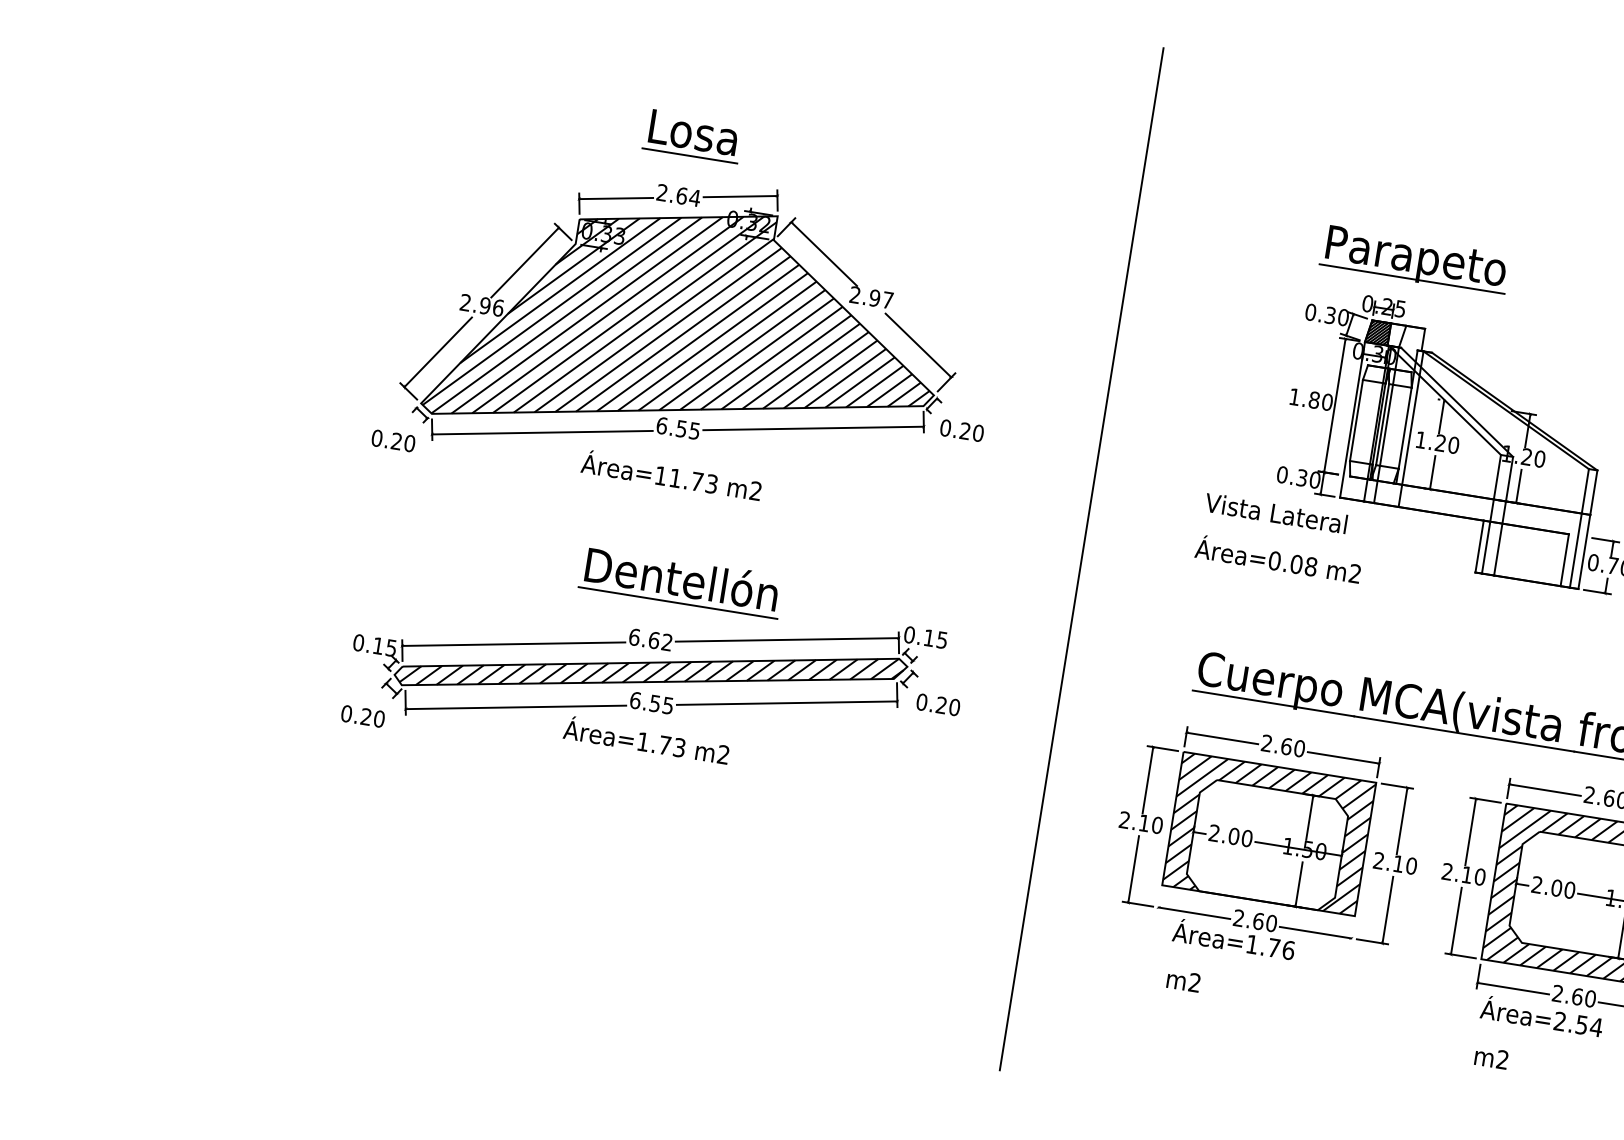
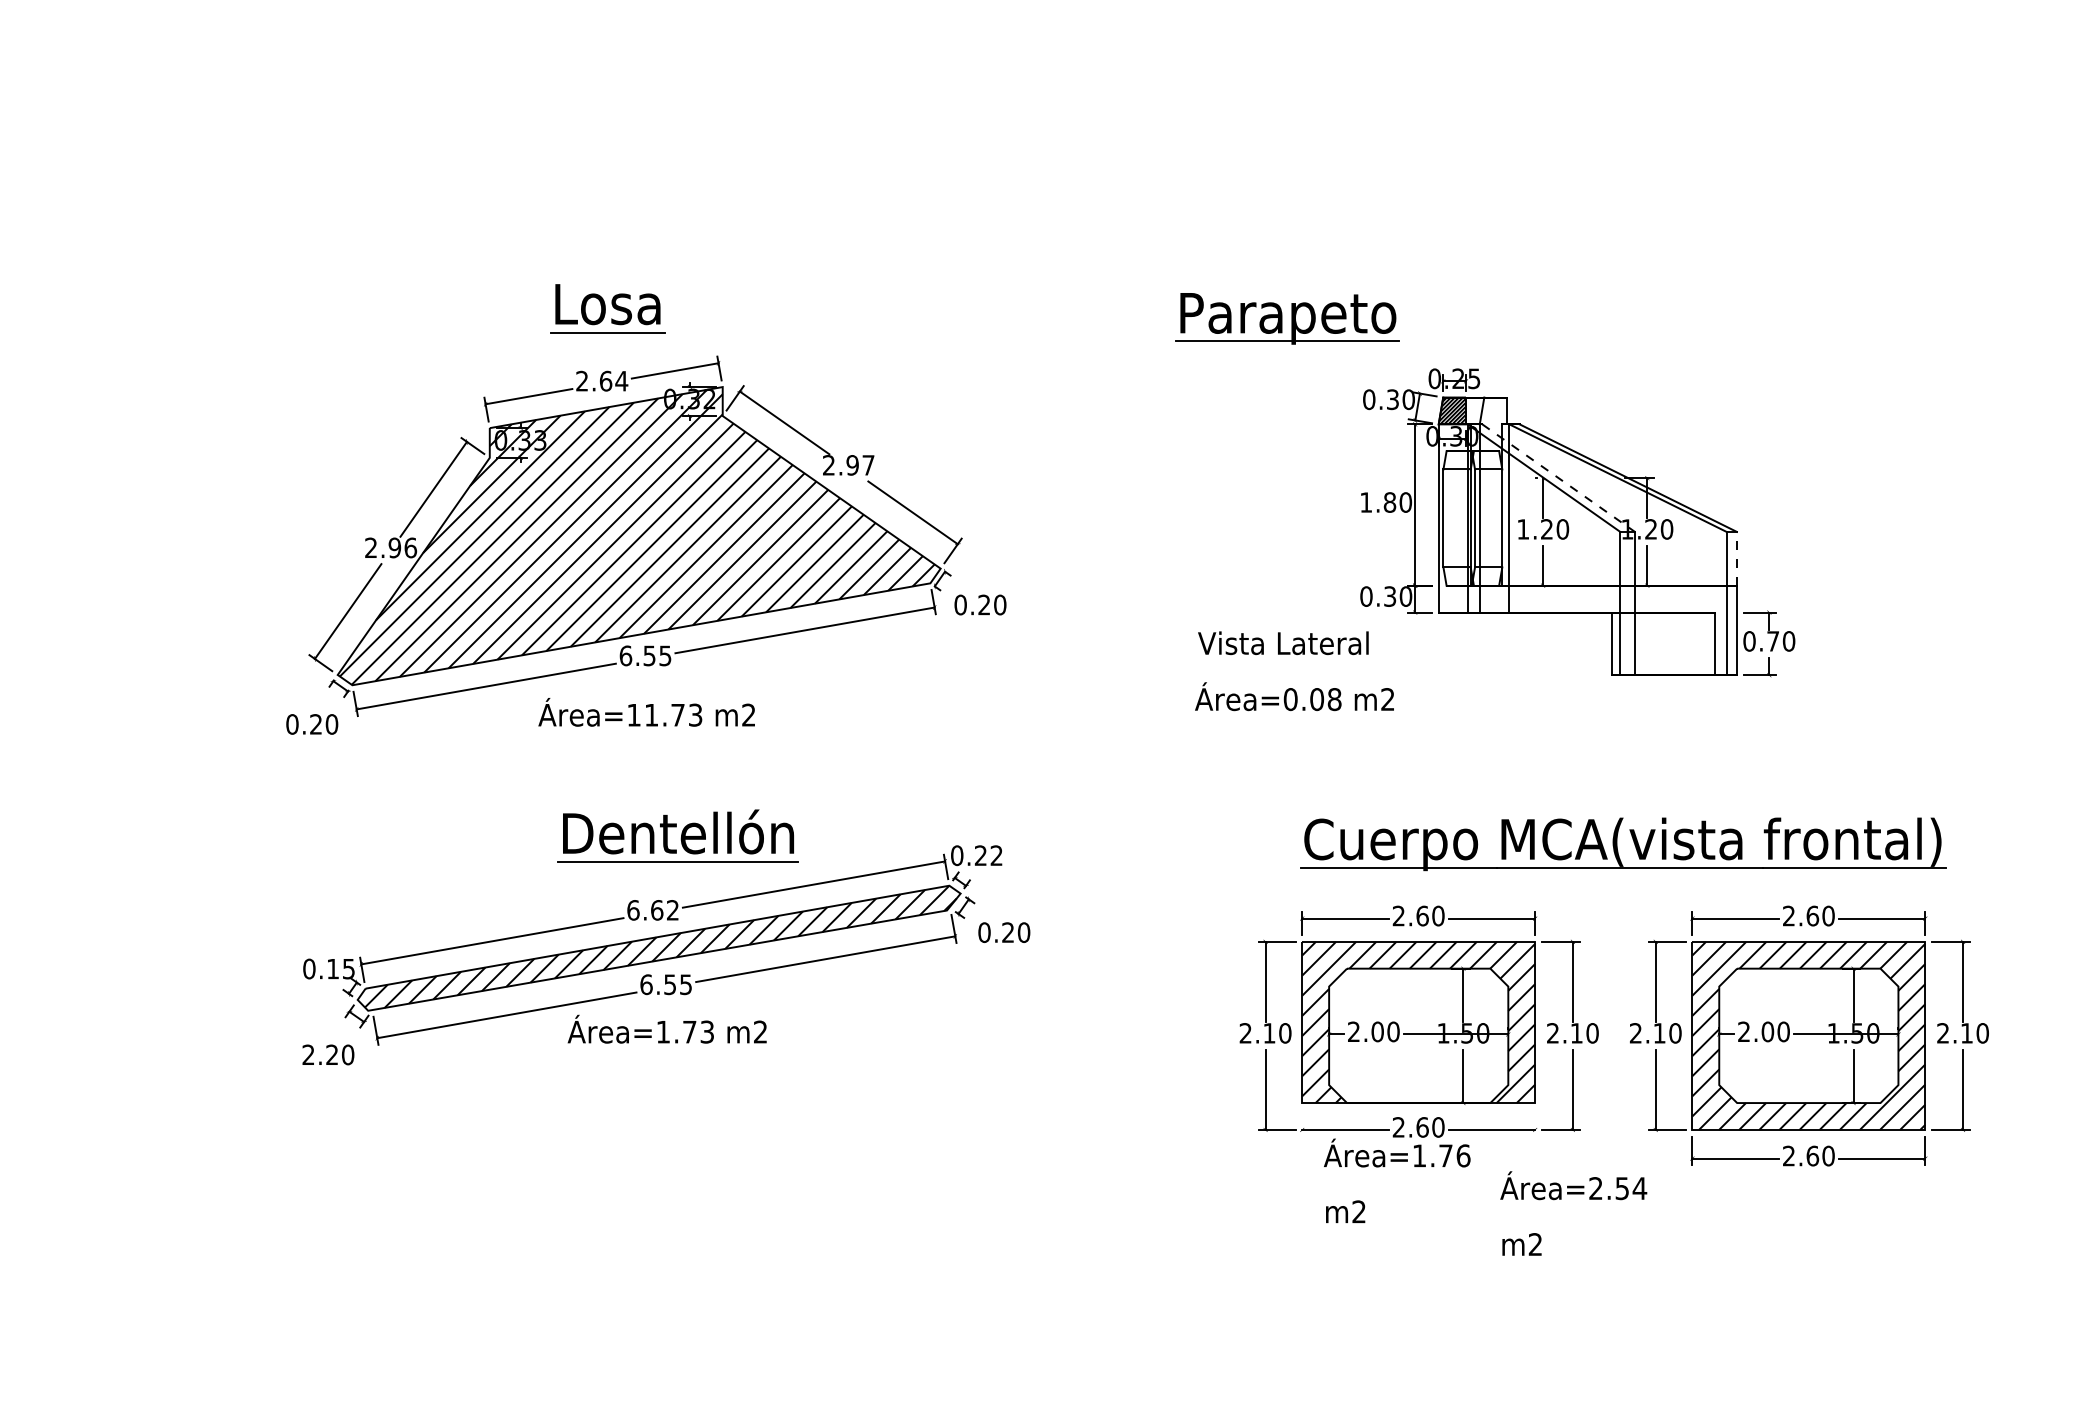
part: (1415, 260) -> (1287, 318), moved
line: (1457, 402) -> (1559, 478), solid -> dashed
line: (1593, 492) -> (1736, 558), solid -> dashed
text: (1281, 538) -> (1294, 671), moved
line: (1081, 558) -> (1145, 733), removed
text: (935, 638) -> (988, 855), 0.15 -> 0.22
text: (346, 713) -> (308, 1054), 0.20 -> 2.20
text: (1538, 1039) -> (1573, 1213), moved

